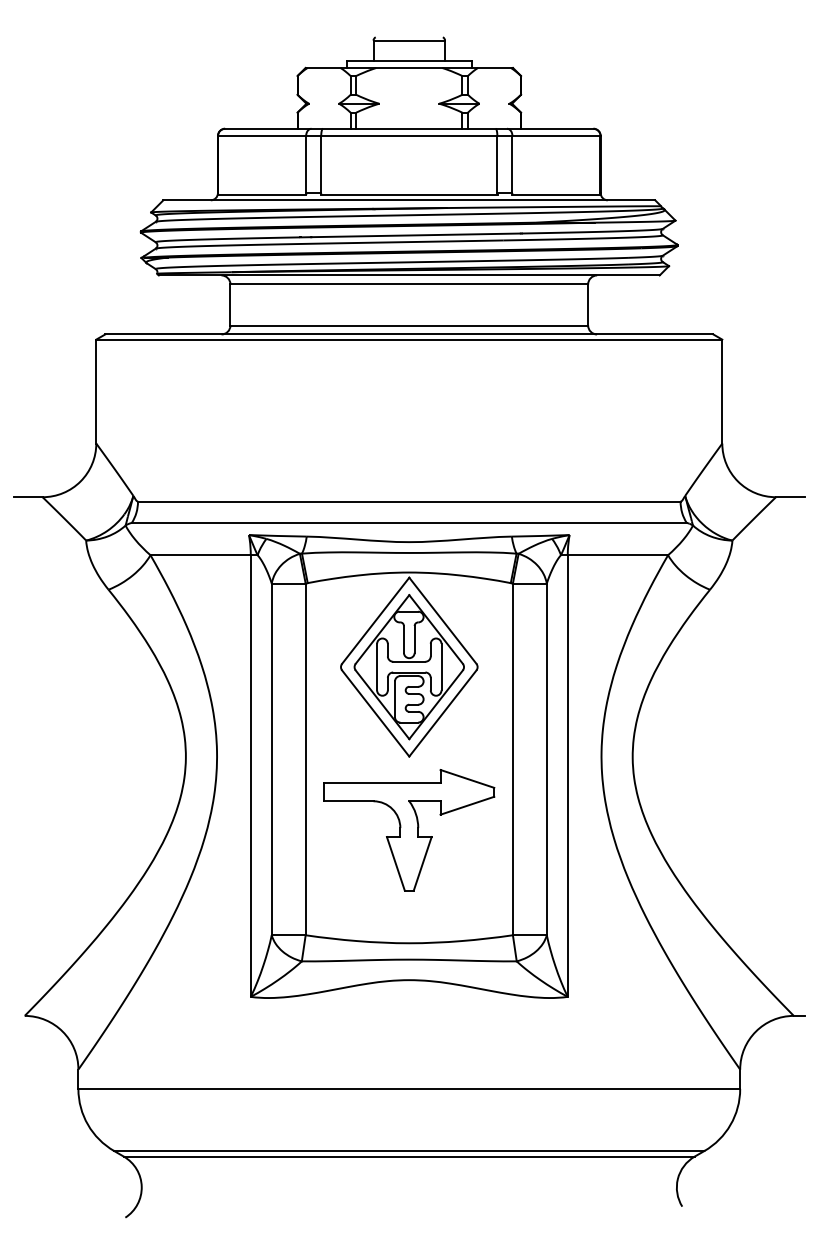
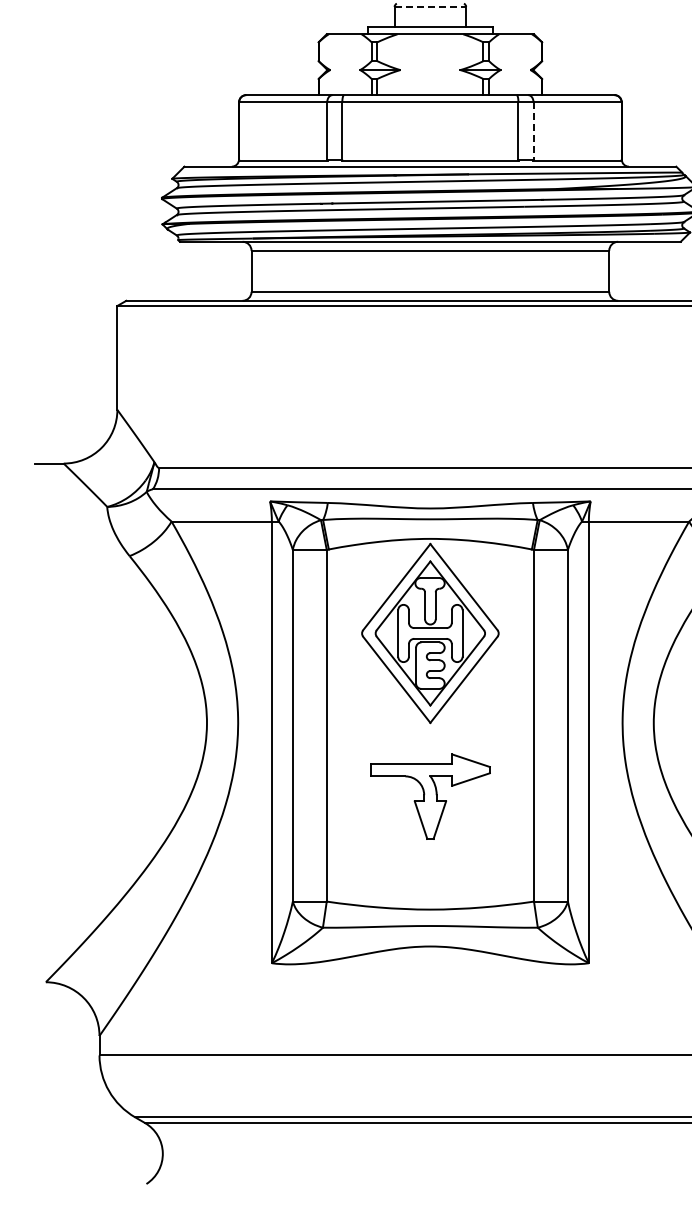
line: (409, 40) -> (430, 6), solid -> dashed
line: (512, 164) -> (533, 130), solid -> dashed
part: (409, 830) -> (430, 796), size x0.7

